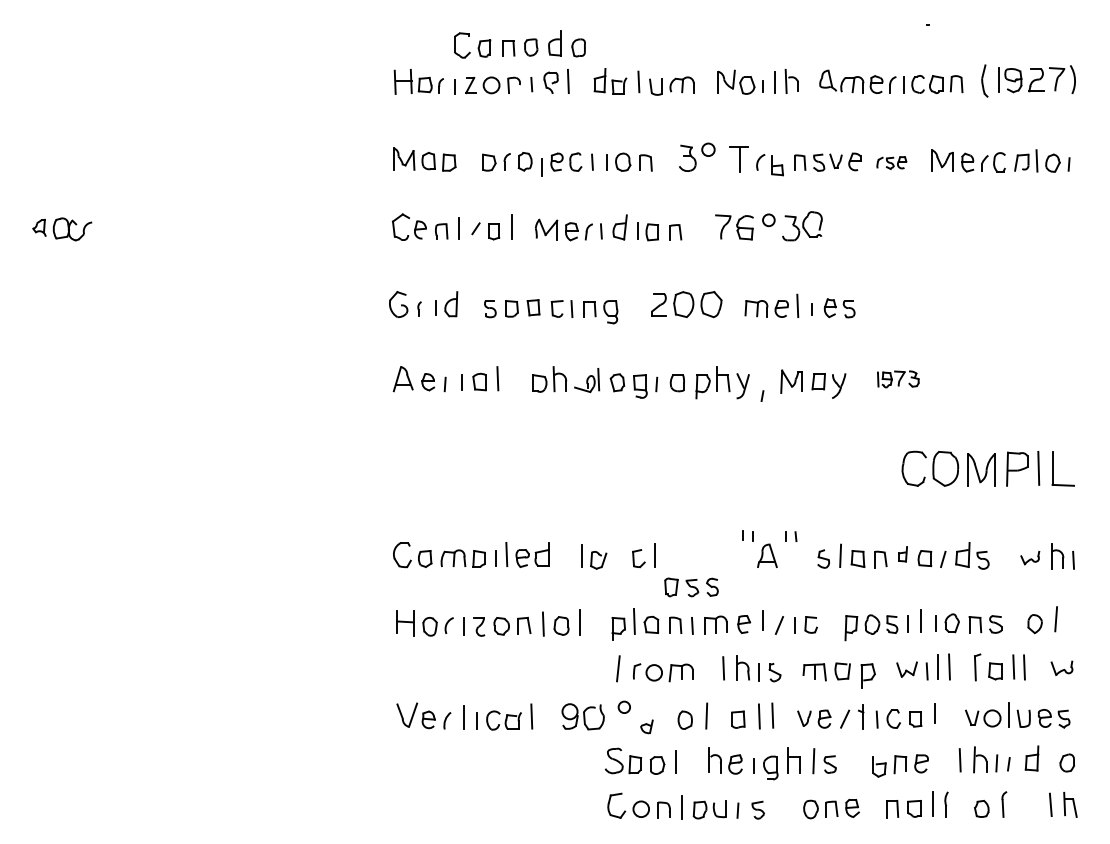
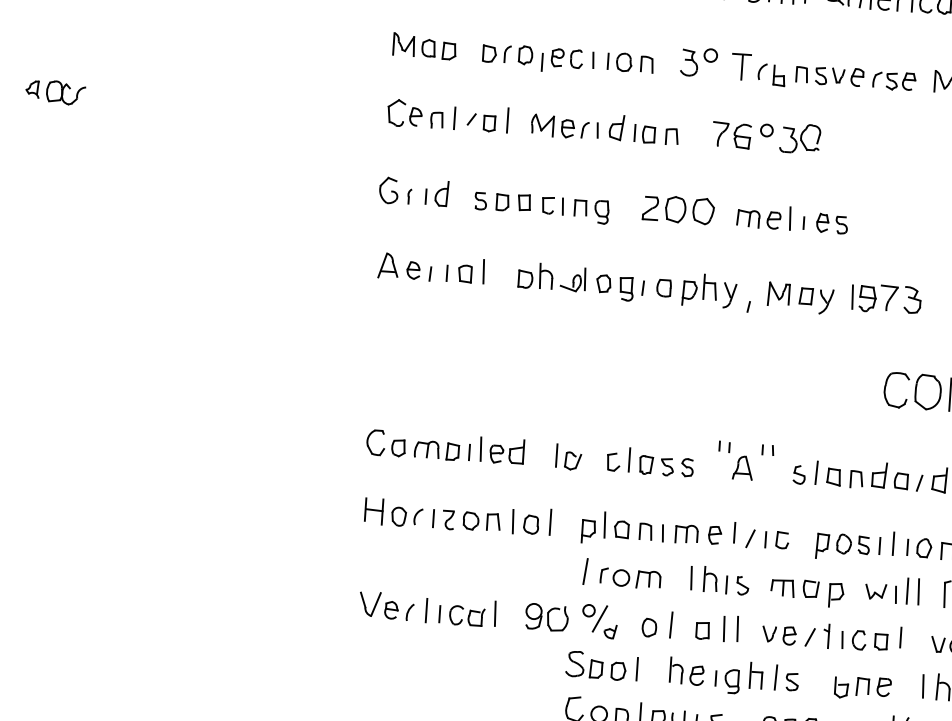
part: (891, 162) -> (894, 80), size x1.43
part: (898, 379) -> (886, 299), size x1.67
part: (902, 554) -> (878, 475), size x1.67
part: (691, 587) -> (666, 466), moved
line: (635, 714) -> (599, 618), added

